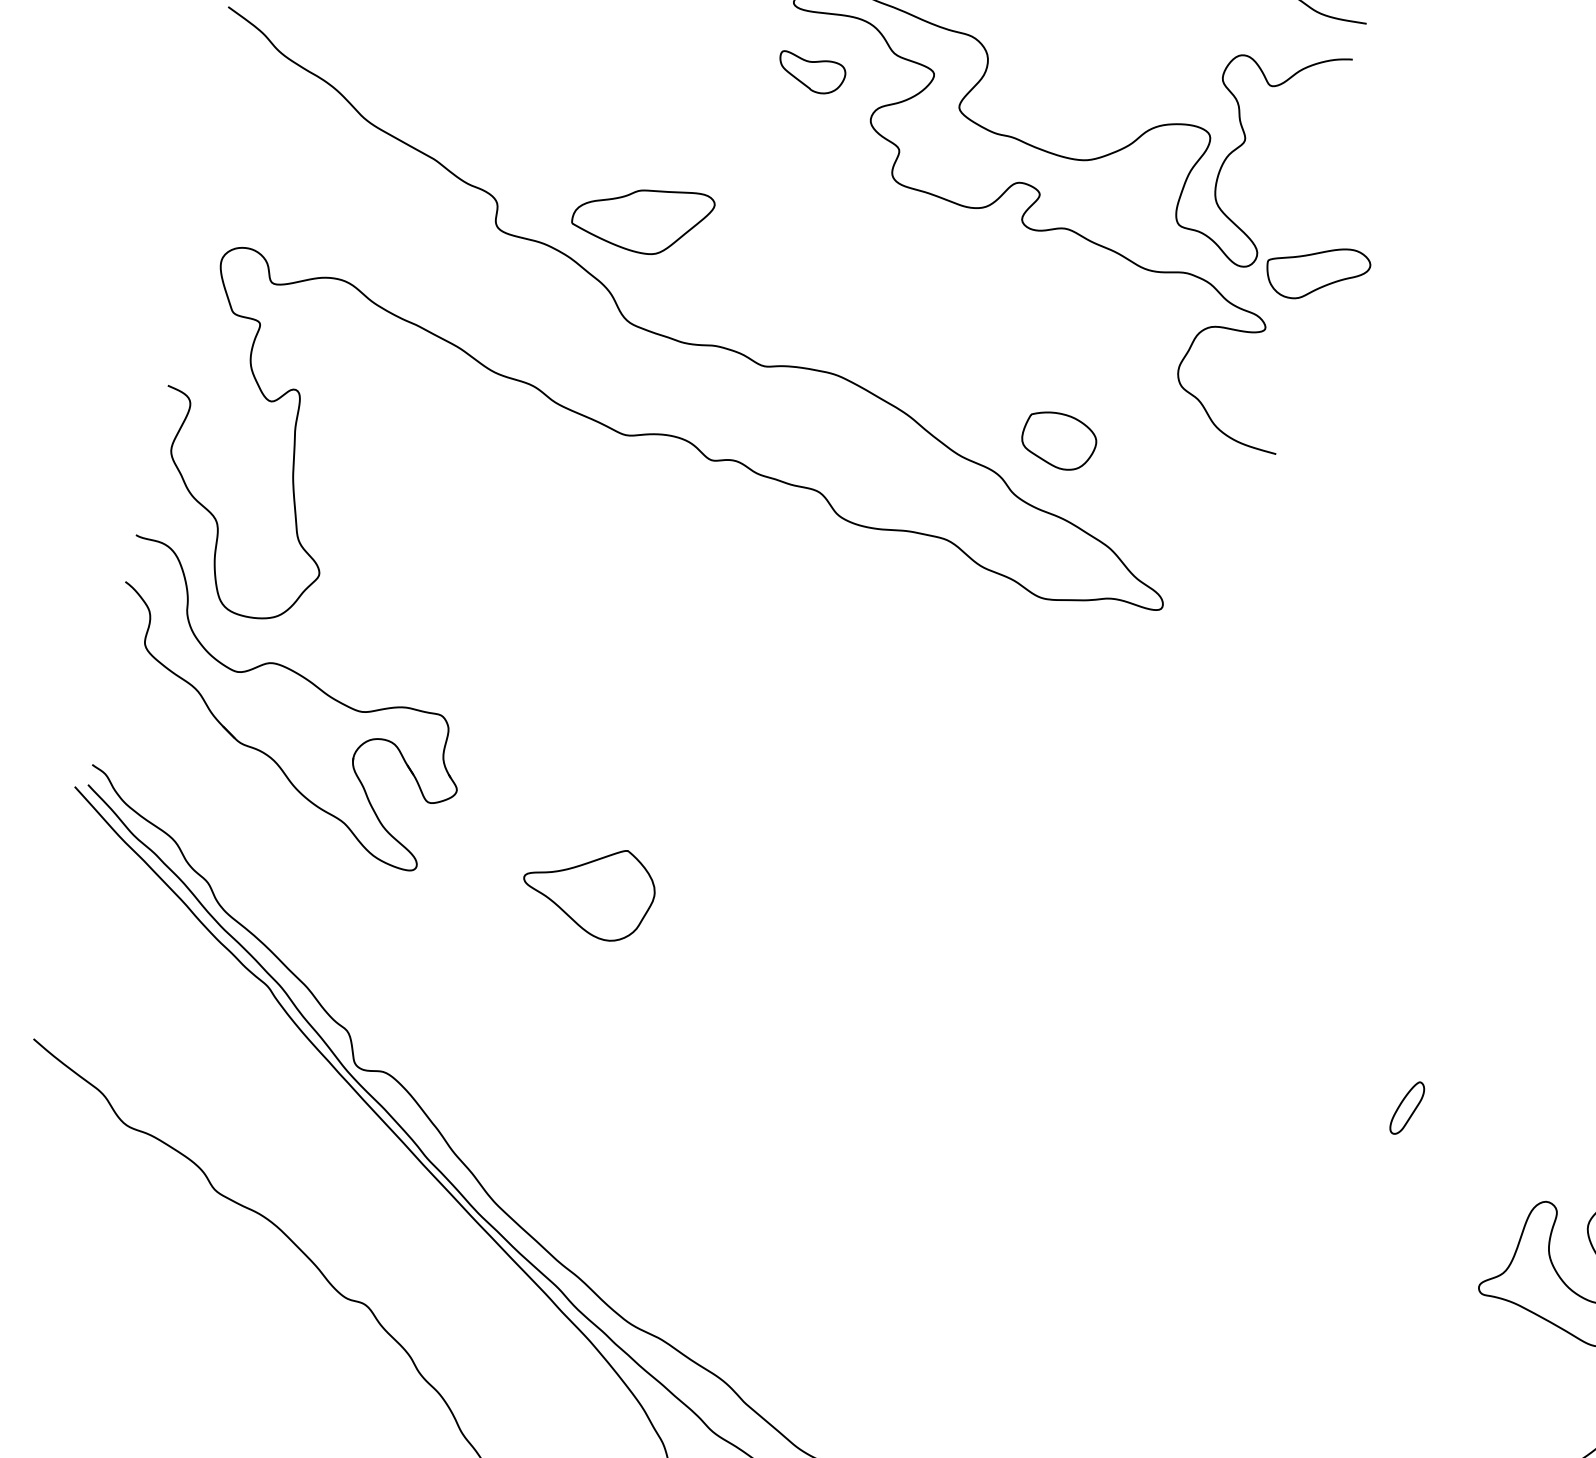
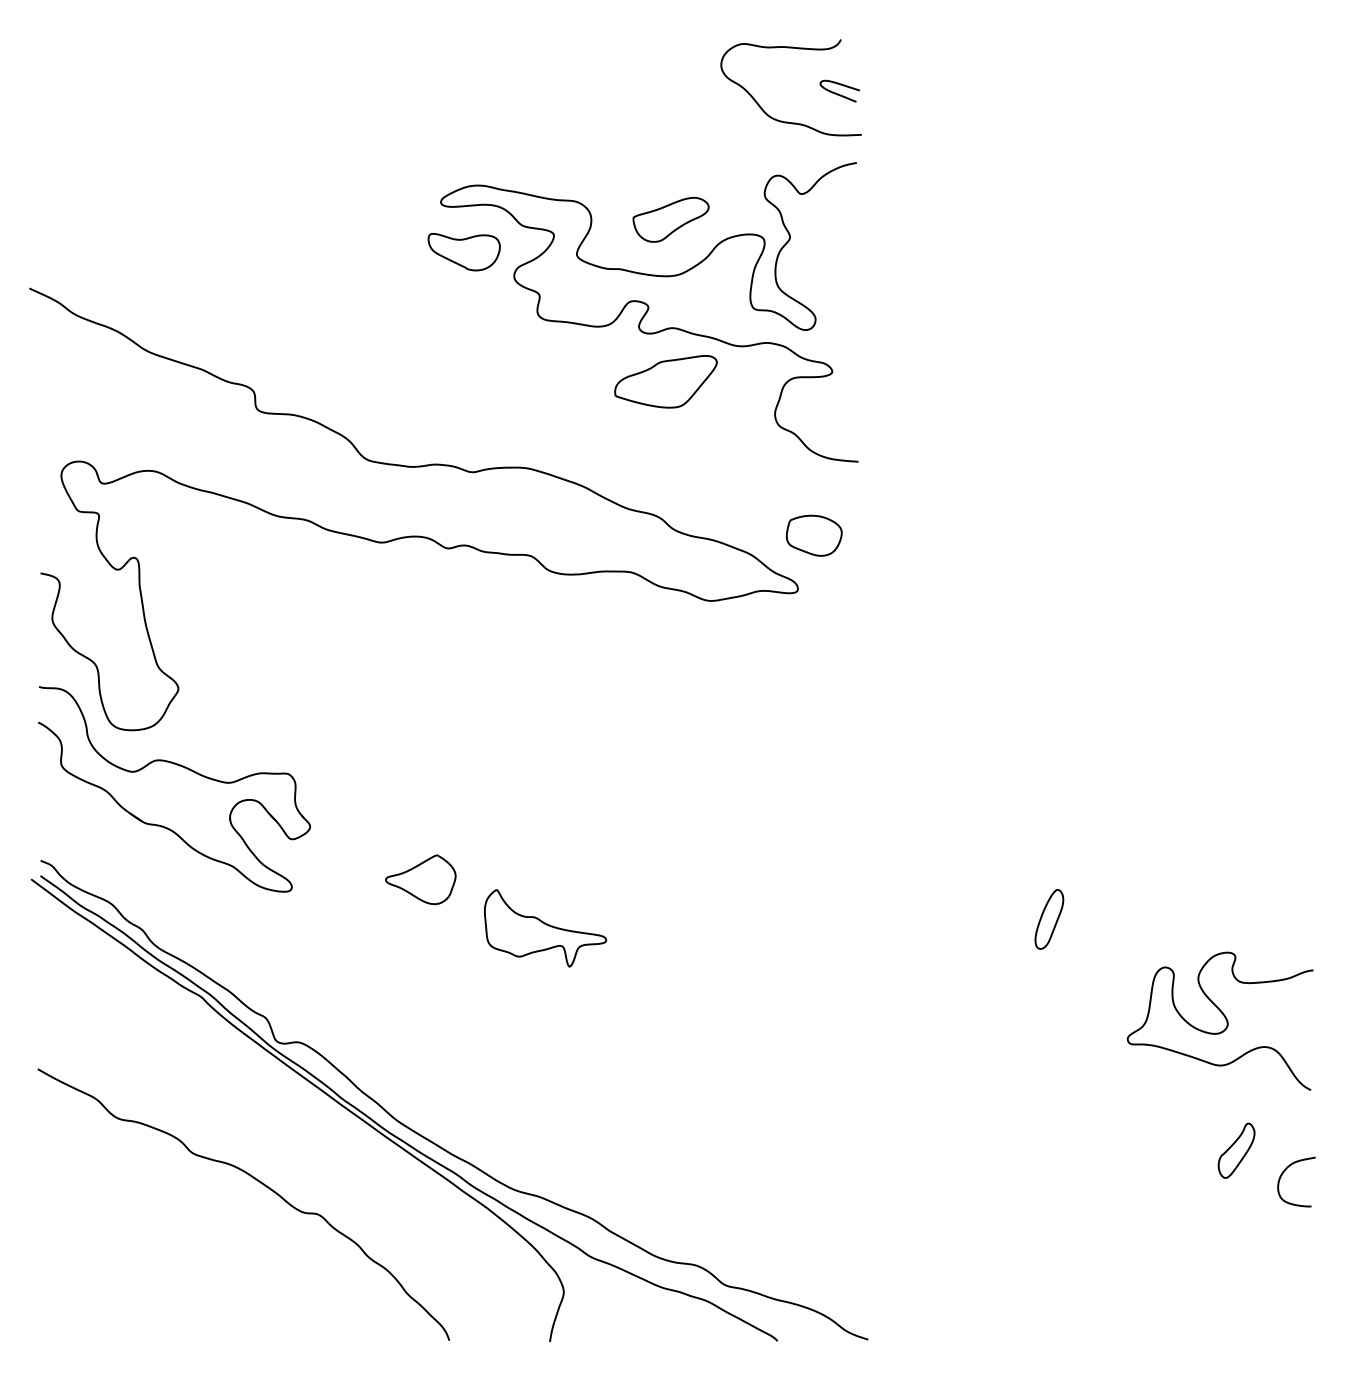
part: (810, 73) -> (463, 252), size x1.43
part: (641, 217) -> (665, 381), moved
part: (1316, 272) -> (670, 219), moved
part: (1059, 440) -> (814, 535), moved
part: (588, 889) -> (420, 879), size x0.71
part: (740, 987) -> (545, 928), added
part: (1407, 1108) -> (1049, 919), size x1.43

